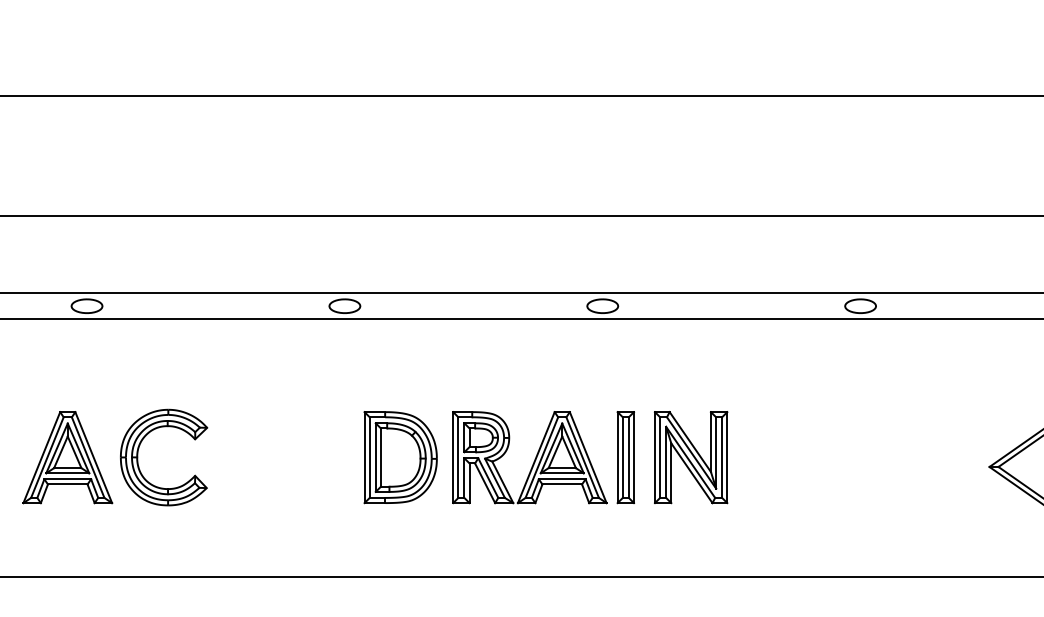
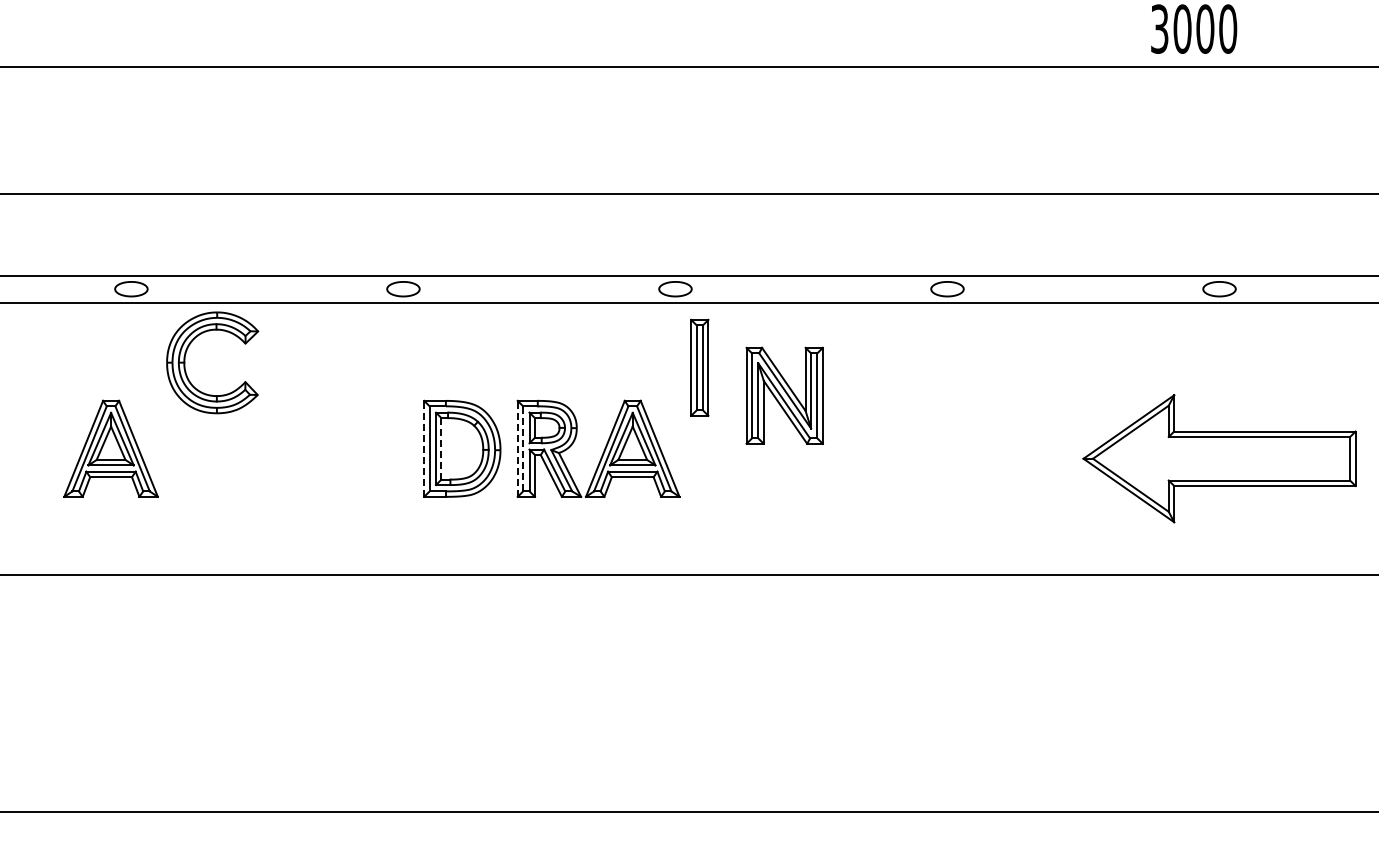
part: (138, 457) -> (185, 362), moved
line: (364, 457) -> (424, 448), solid -> dashed
line: (380, 457) -> (441, 448), solid -> dashed
line: (453, 457) -> (517, 448), solid -> dashed
line: (458, 457) -> (523, 448), solid -> dashed
part: (625, 457) -> (699, 367), moved
part: (690, 457) -> (784, 395), moved

